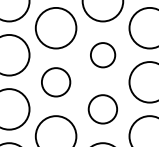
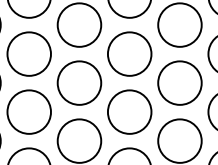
circle: (102, 54) -> (129, 53), size x1.67
circle: (56, 81) -> (79, 82), size x1.43
circle: (102, 108) -> (129, 111), size x1.43

